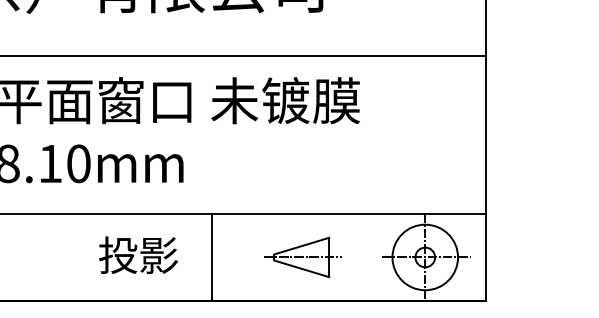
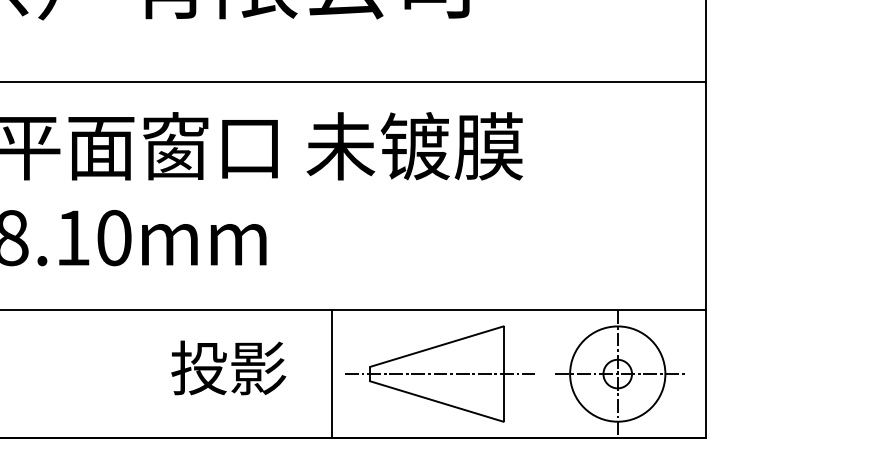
text: (138, 254) -> (228, 366), moved
line: (212, 257) -> (331, 374), moved
part: (302, 257) -> (439, 374), size x1.67

